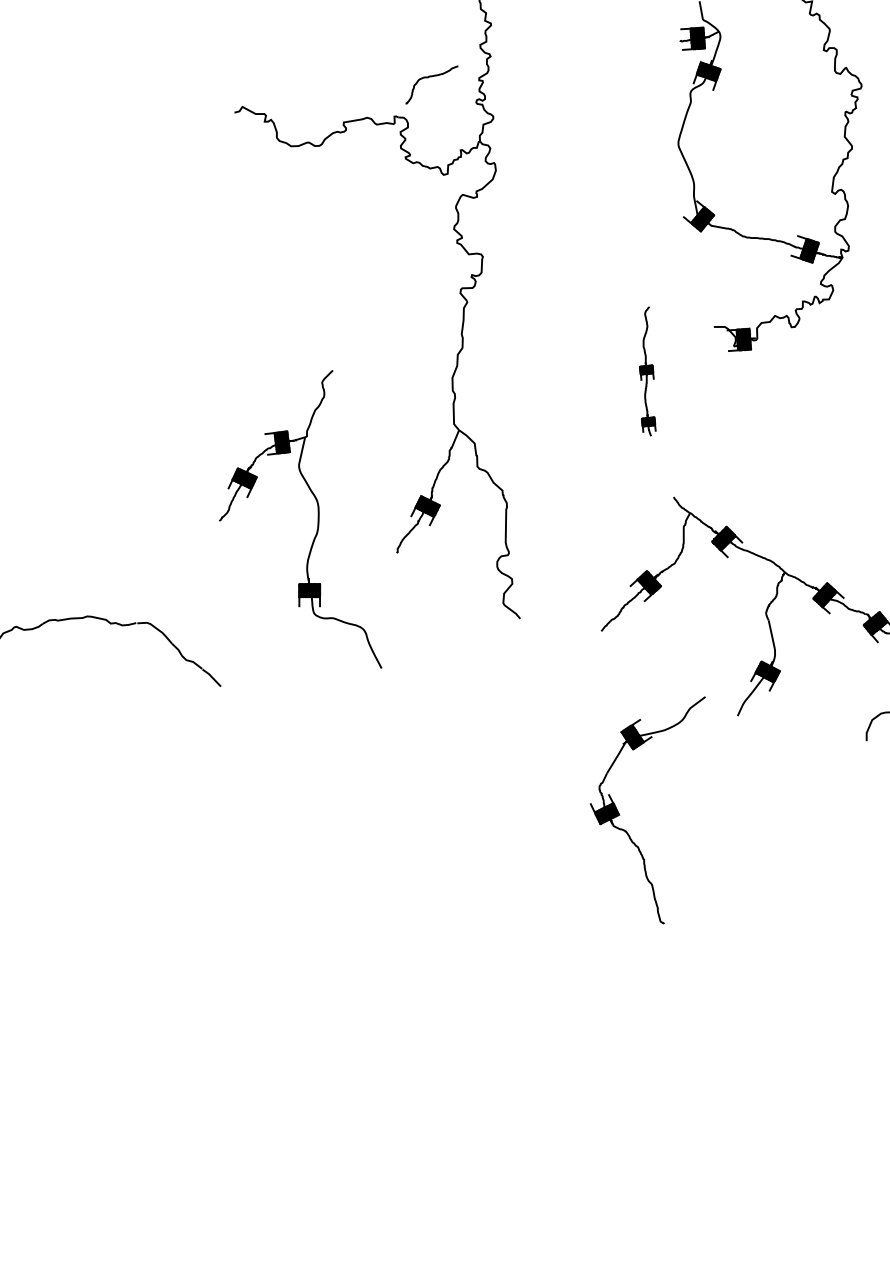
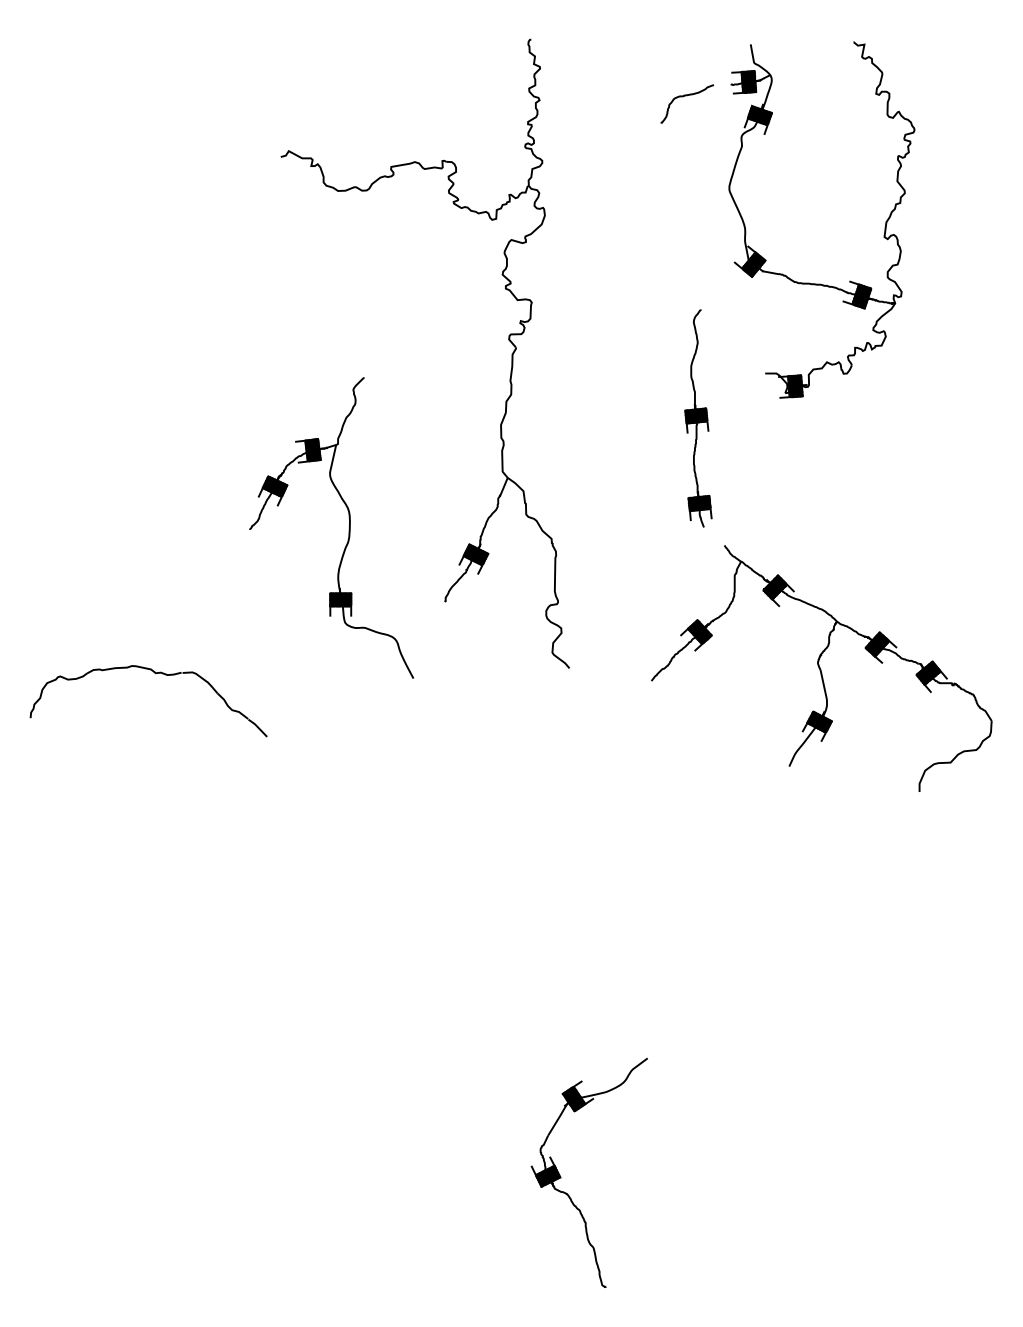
curve: (428, 78) -> (683, 97), moved
part: (647, 371) -> (698, 418), size x1.67
part: (317, 518) -> (348, 527), moved
part: (620, 814) -> (561, 1177), moved

